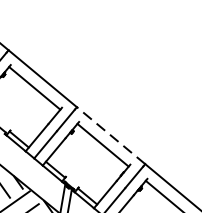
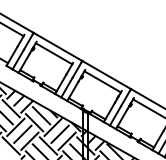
line: (110, 134) -> (106, 74), dashed -> solid

